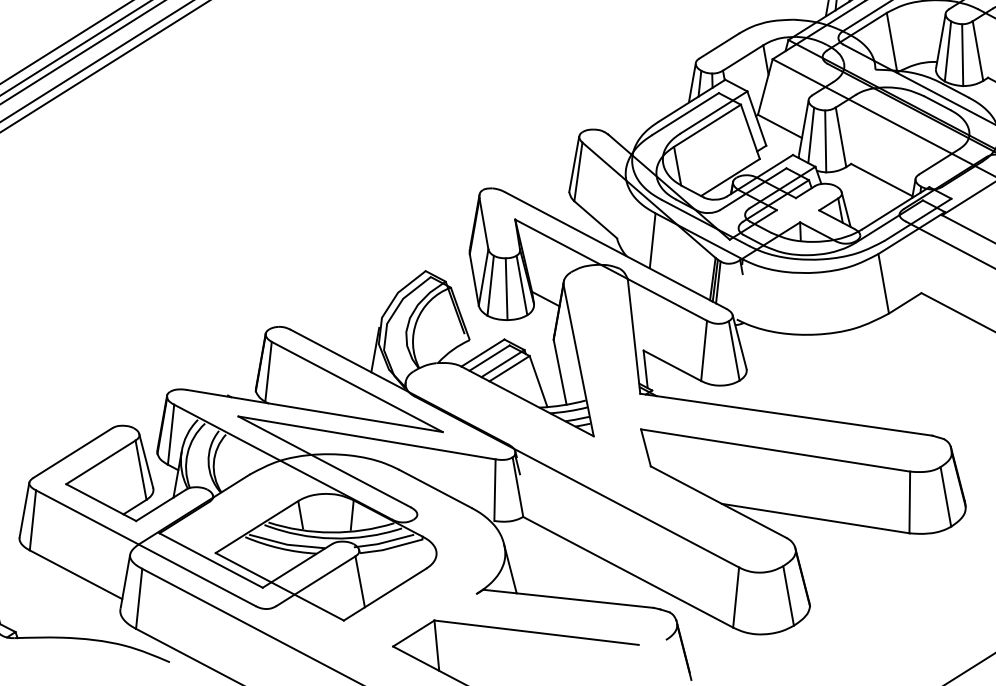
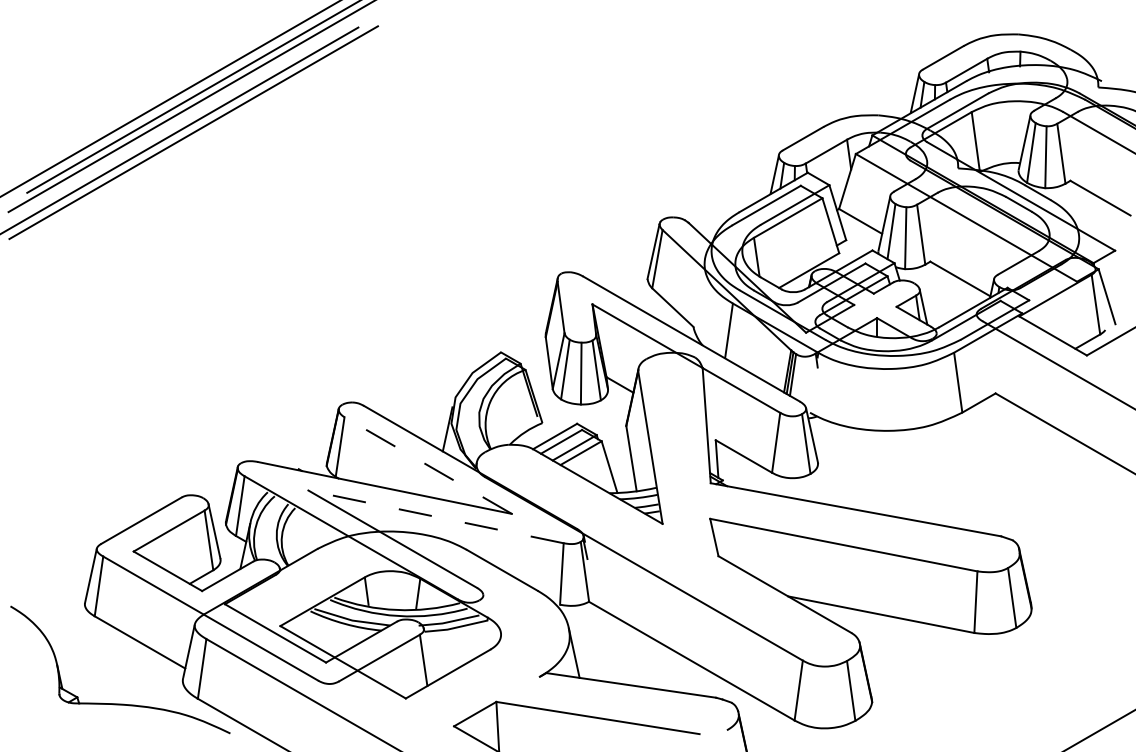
line: (357, 386) -> (428, 465), solid -> dashed
line: (366, 437) -> (435, 516), solid -> dashed

